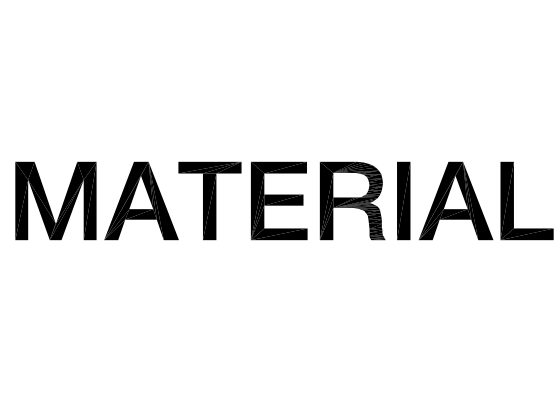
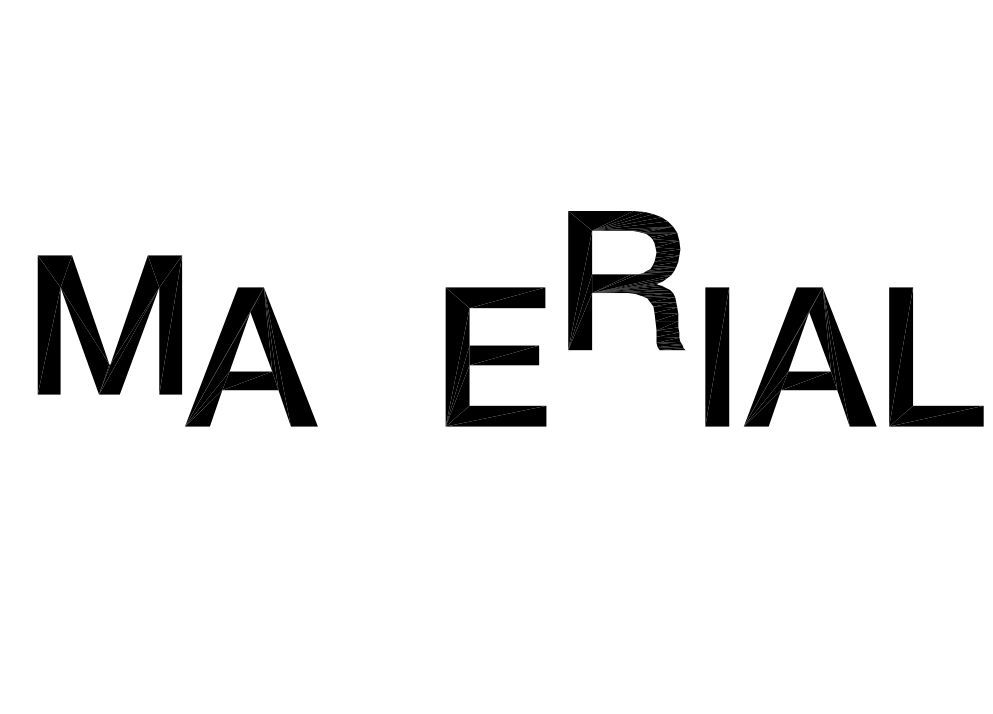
part: (209, 200) -> (372, 356), removed
part: (352, 200) -> (626, 279), moved
part: (48, 201) -> (96, 325), moved

